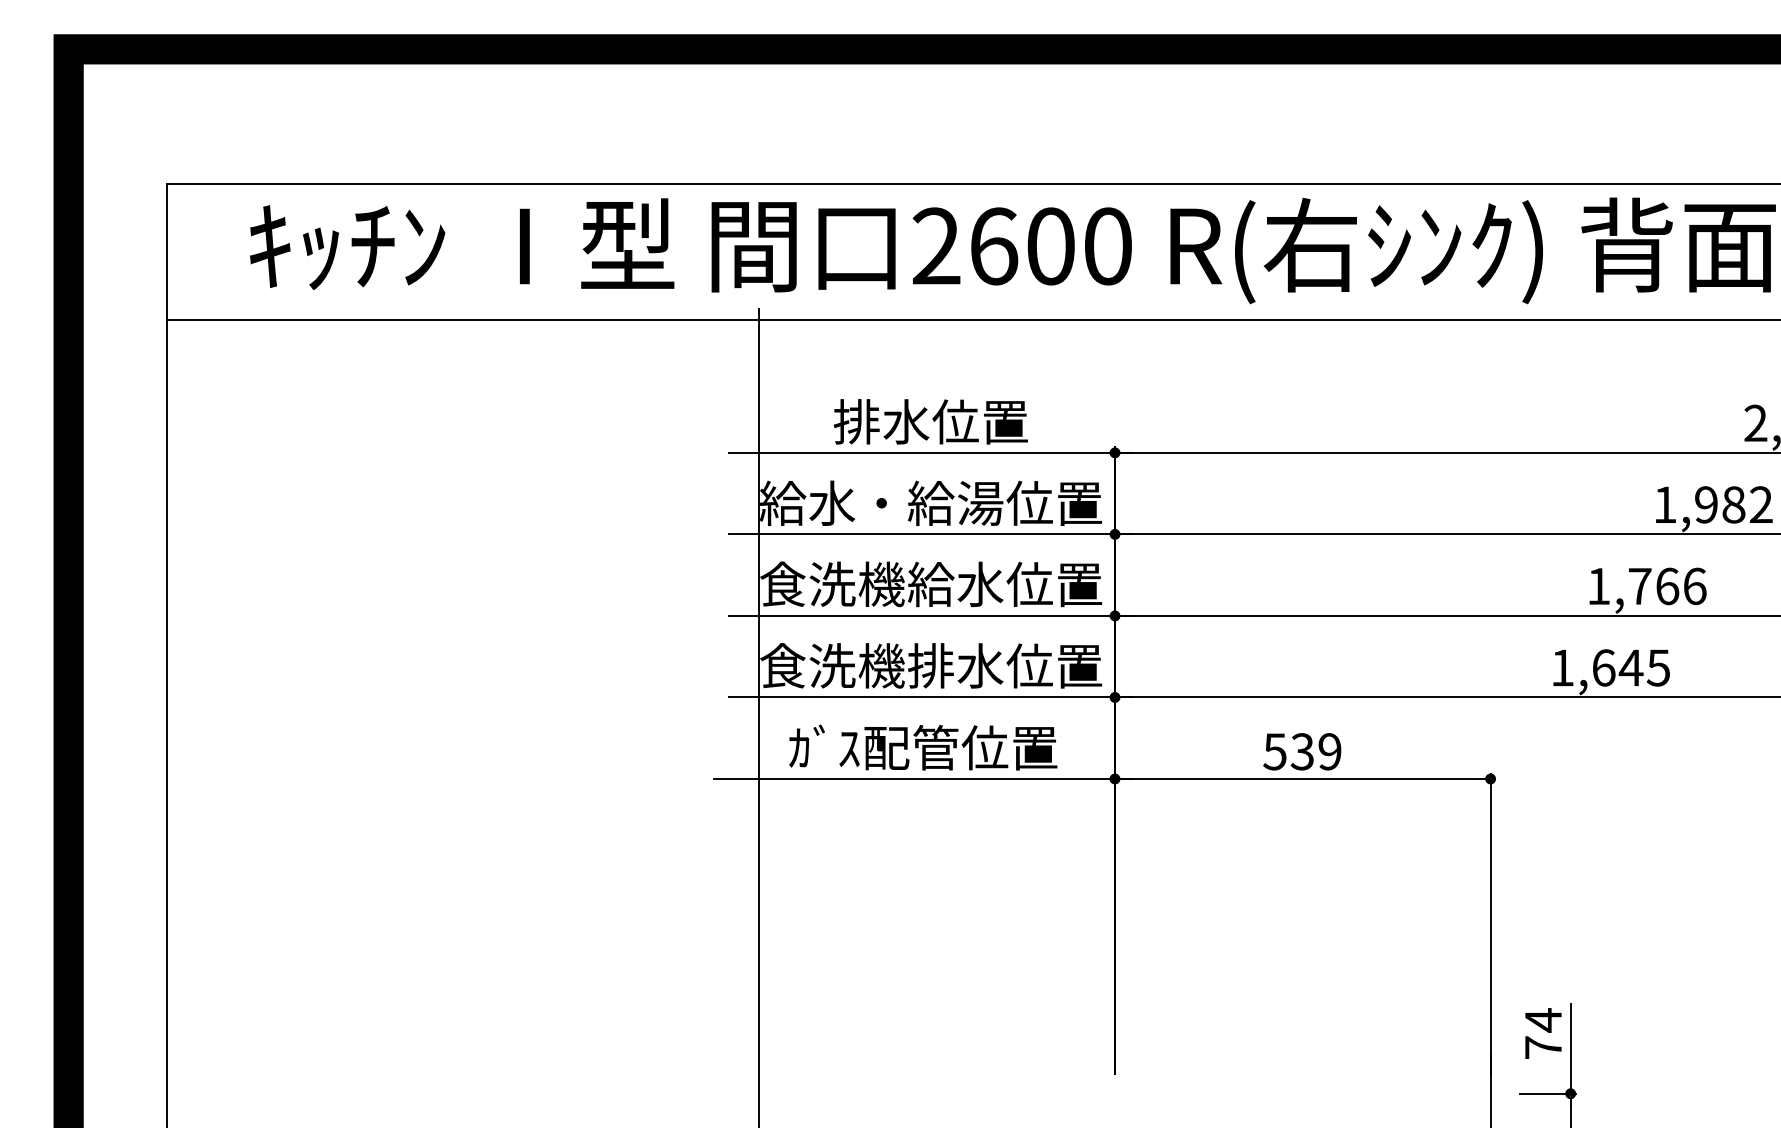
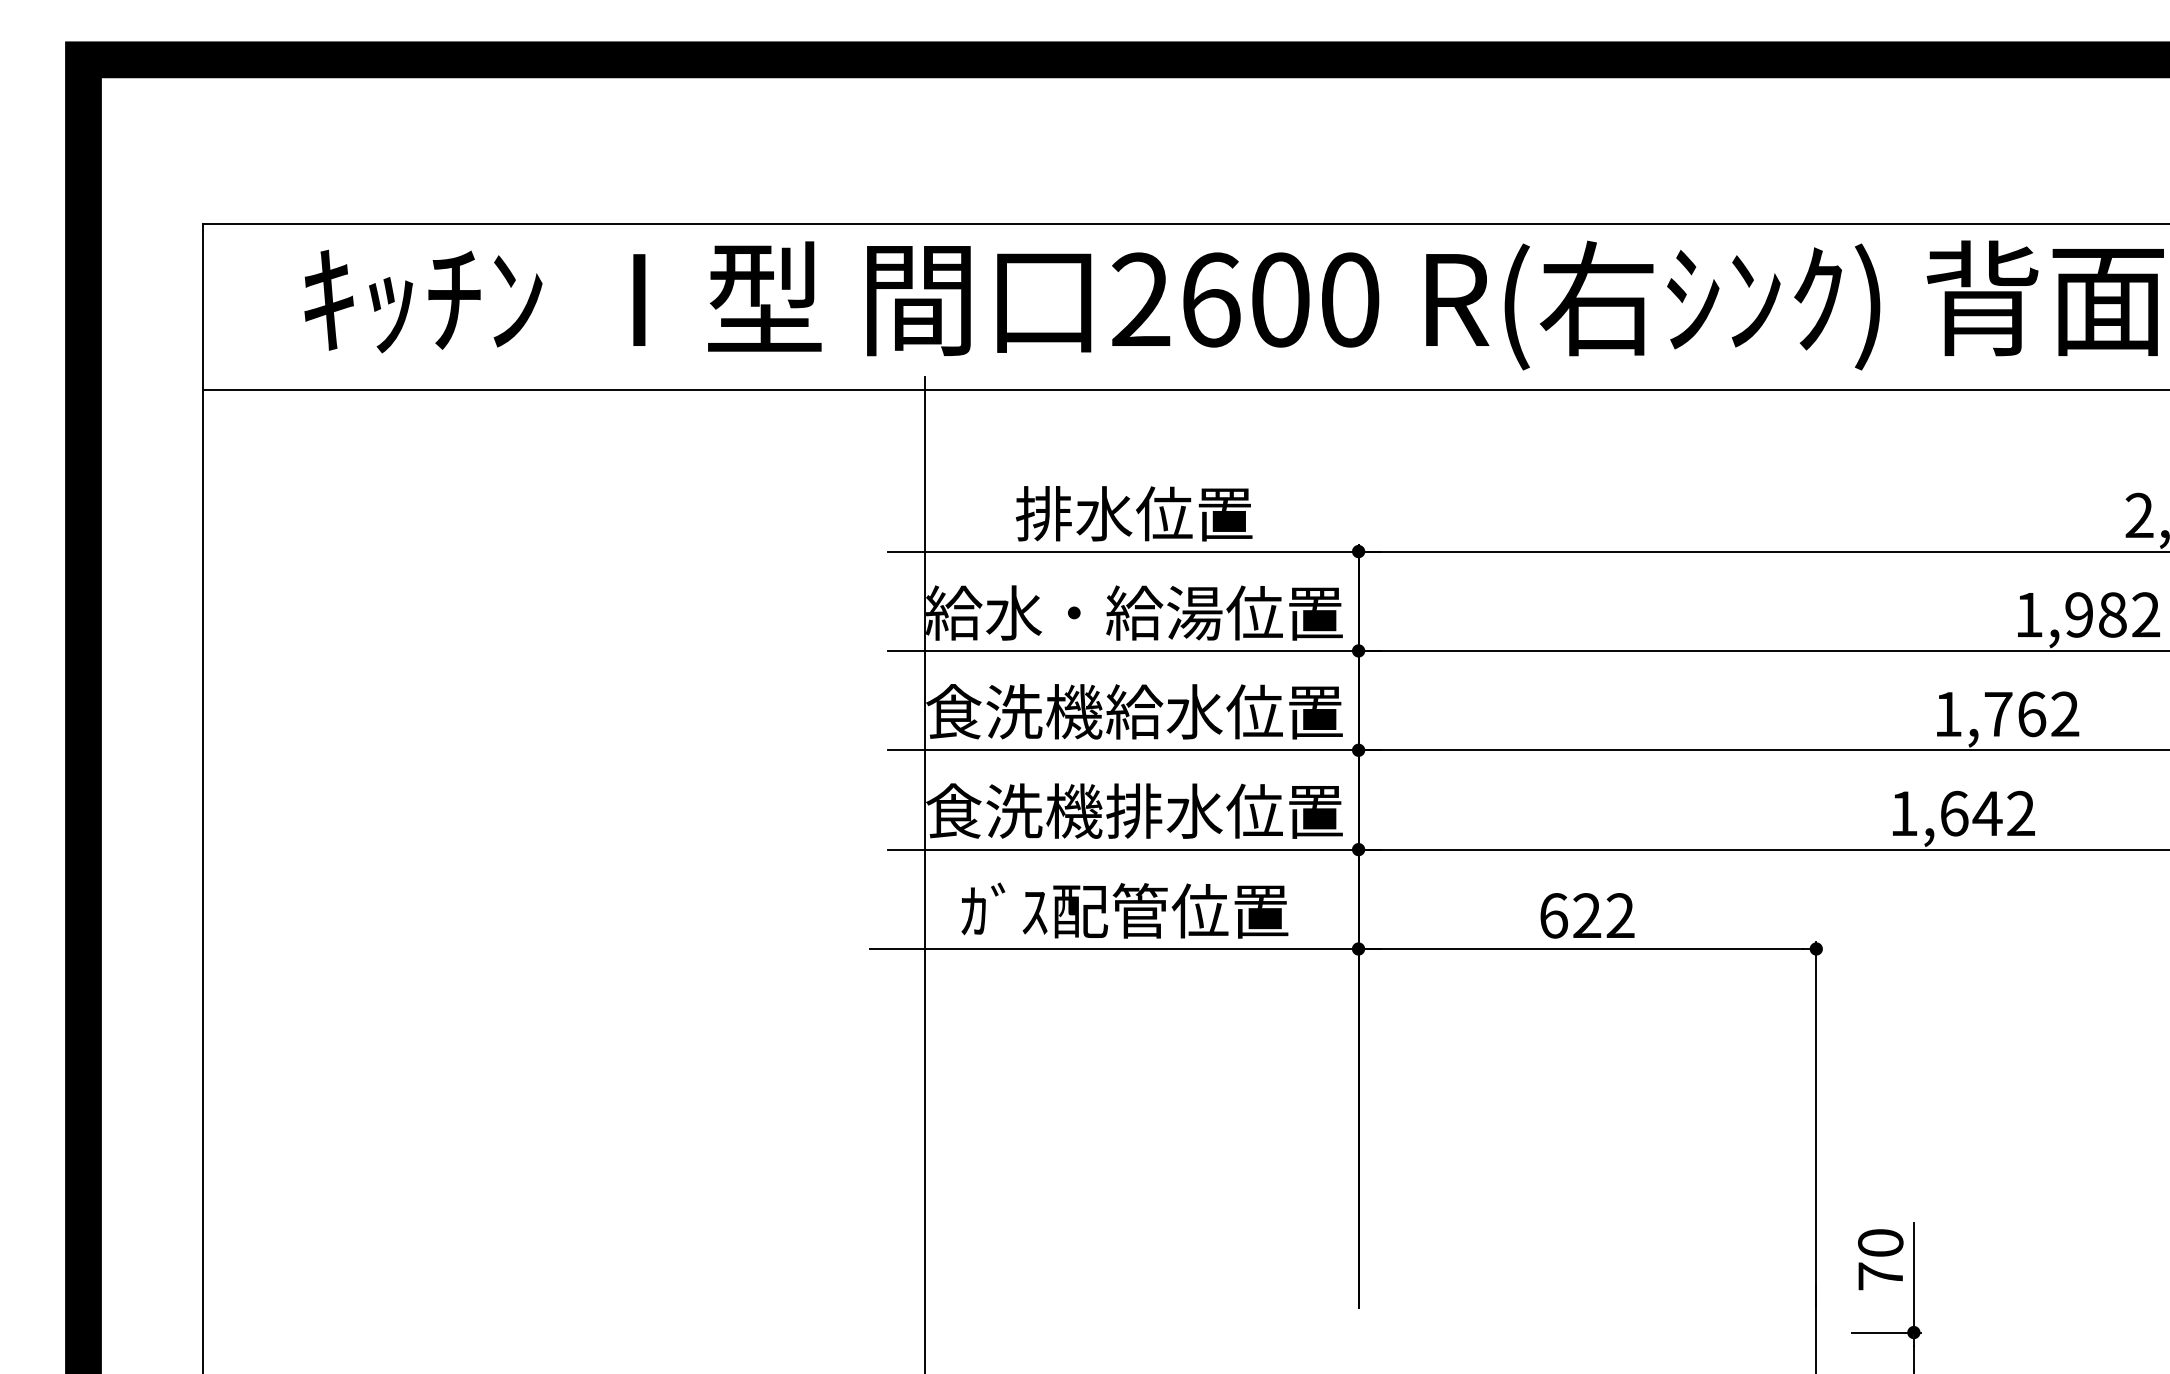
text: (1695, 586) -> (2065, 714), 1,766 -> 1,762
text: (1658, 667) -> (2020, 813), 1,645 -> 1,642
text: (1302, 751) -> (1586, 915), 539 -> 622
text: (1543, 1020) -> (1880, 1243), 74 -> 70

